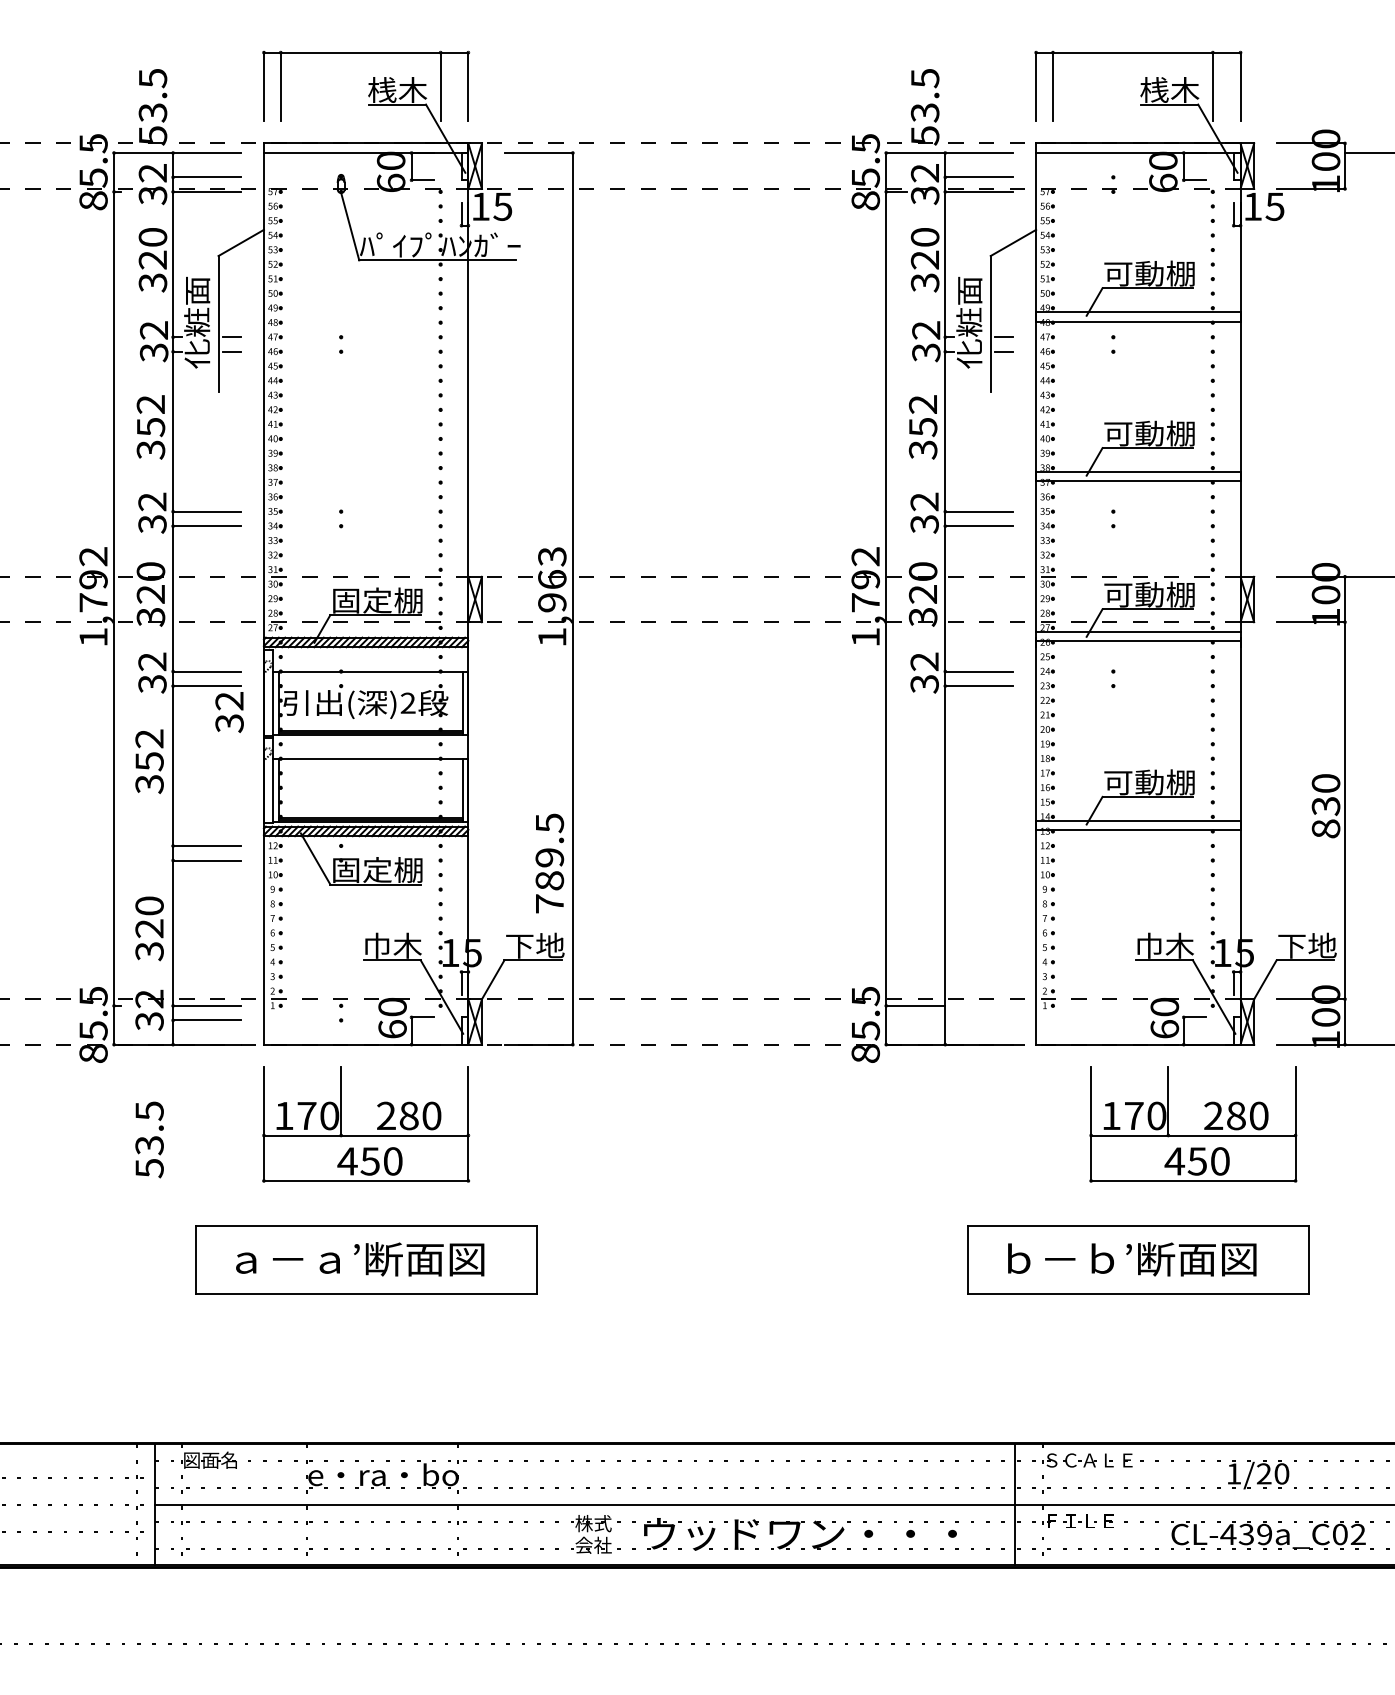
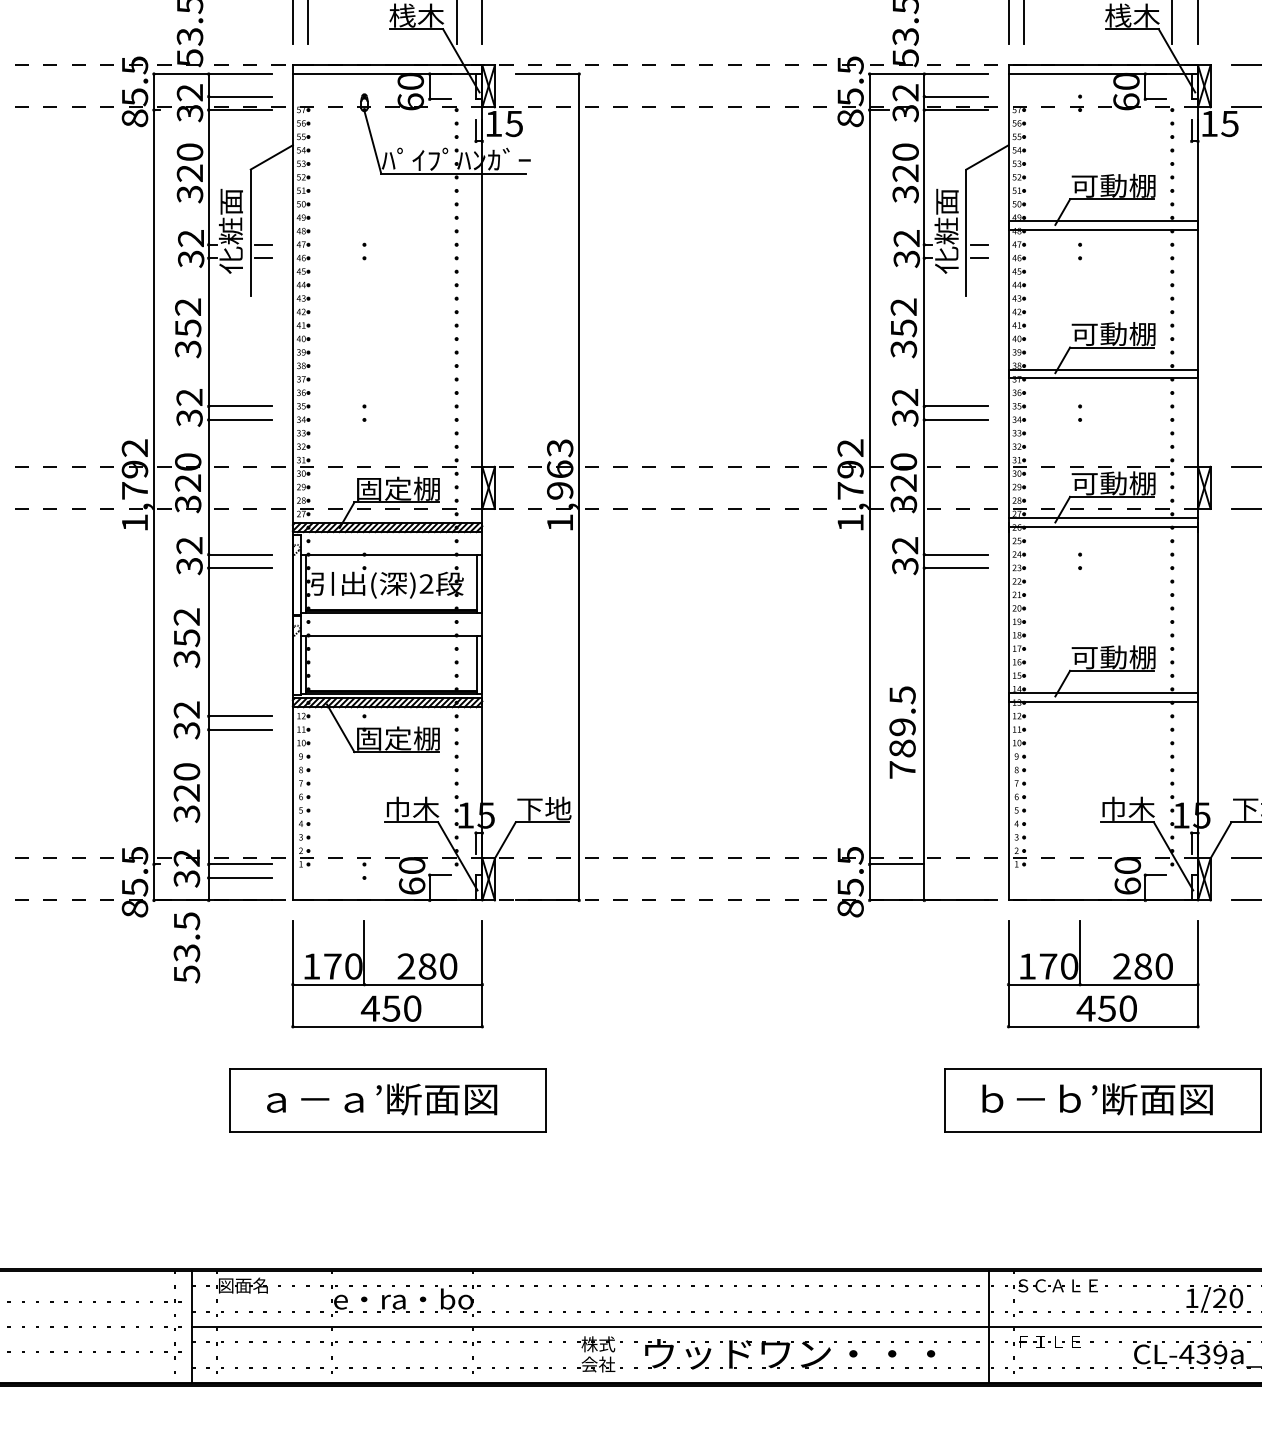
text: (229, 712) -> (186, 720), moved
text: (549, 863) -> (902, 732), moved
part: (1193, 1135) -> (1103, 984), moved
text: (149, 1139) -> (186, 947), moved

